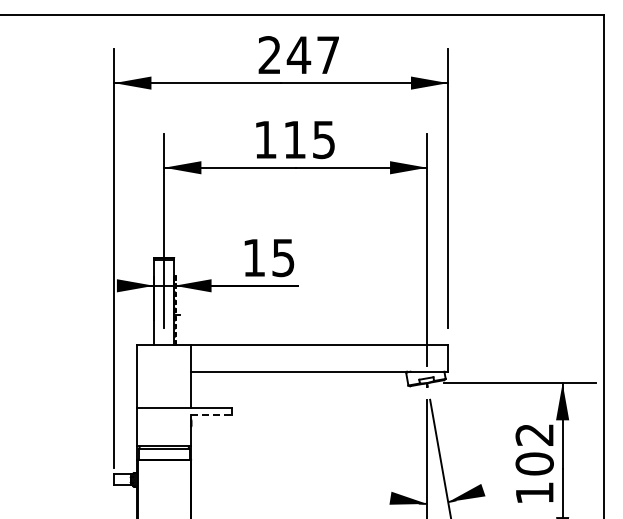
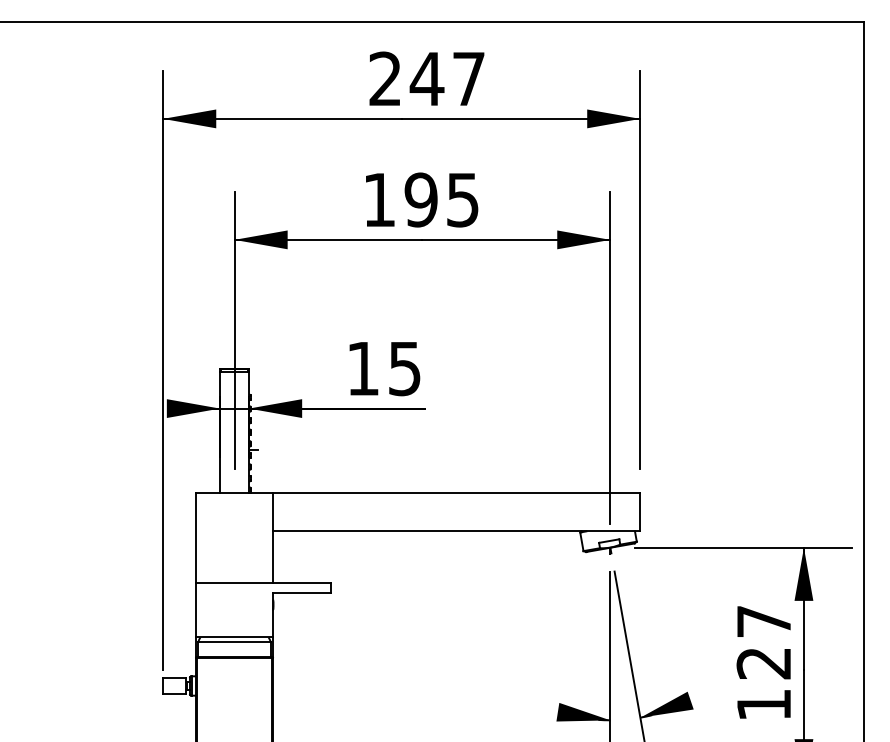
text: (294, 139) -> (420, 199), 115 -> 195
line: (212, 414) -> (303, 592), dashed -> solid
text: (534, 449) -> (763, 642), 102 -> 127

